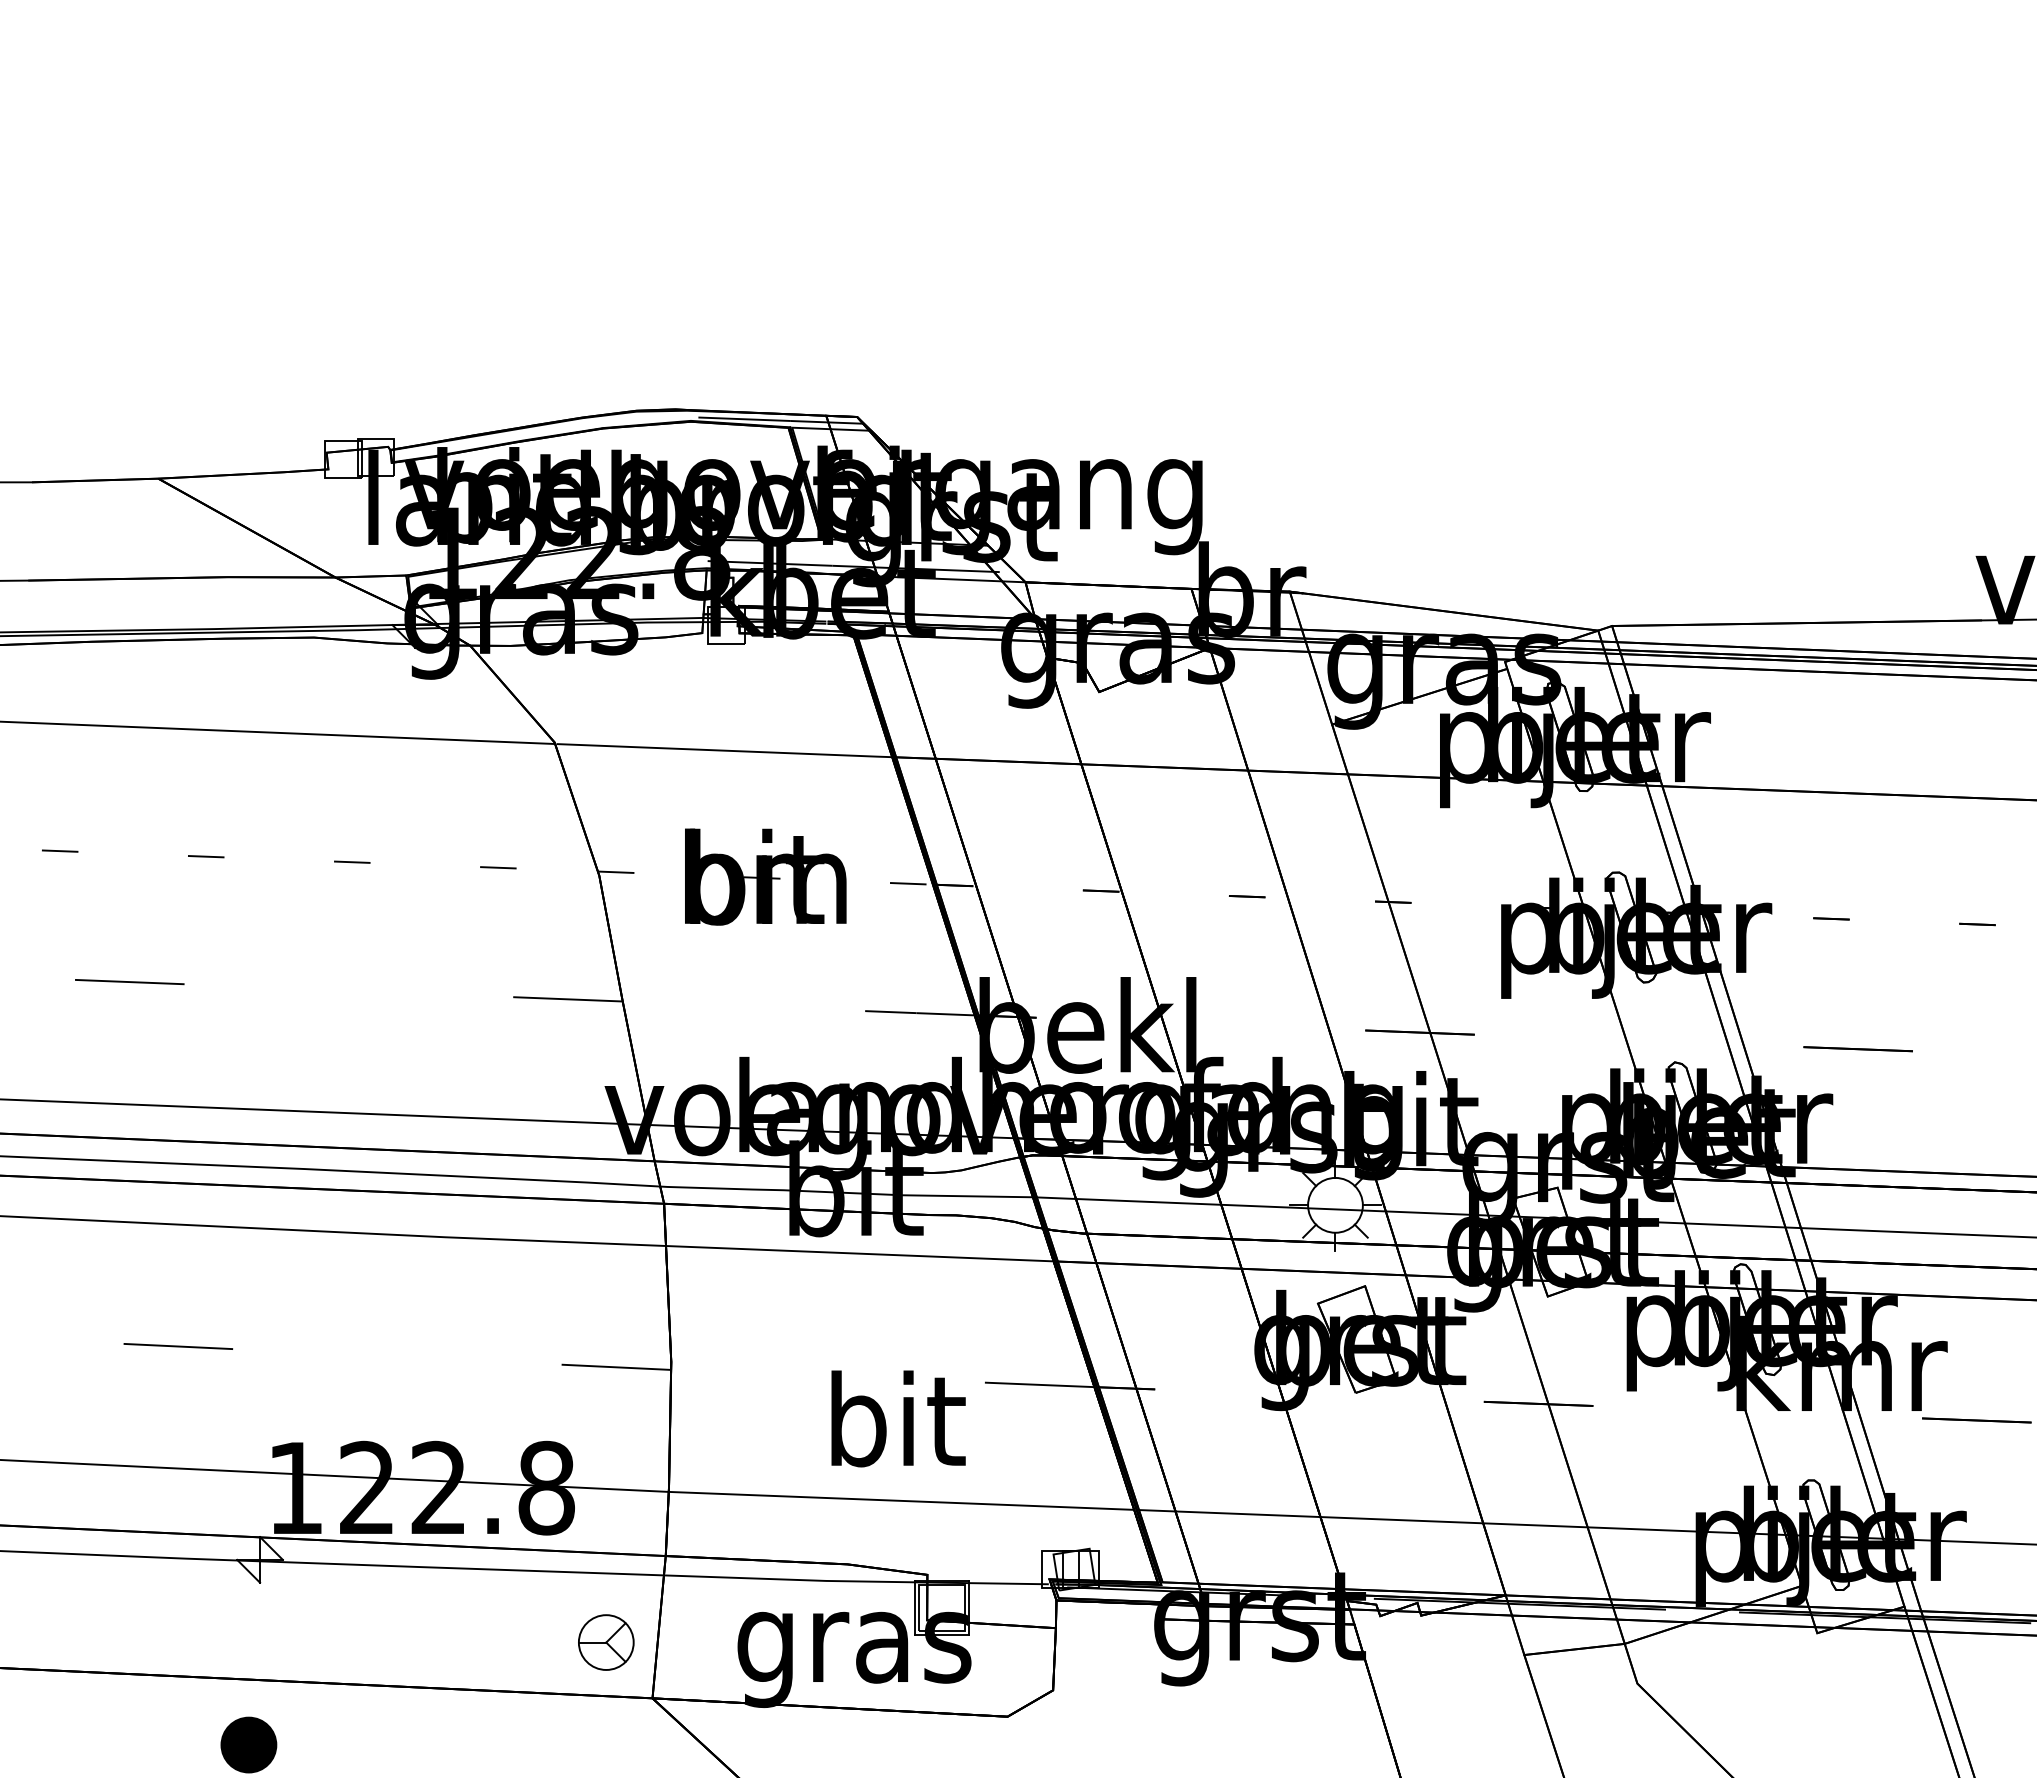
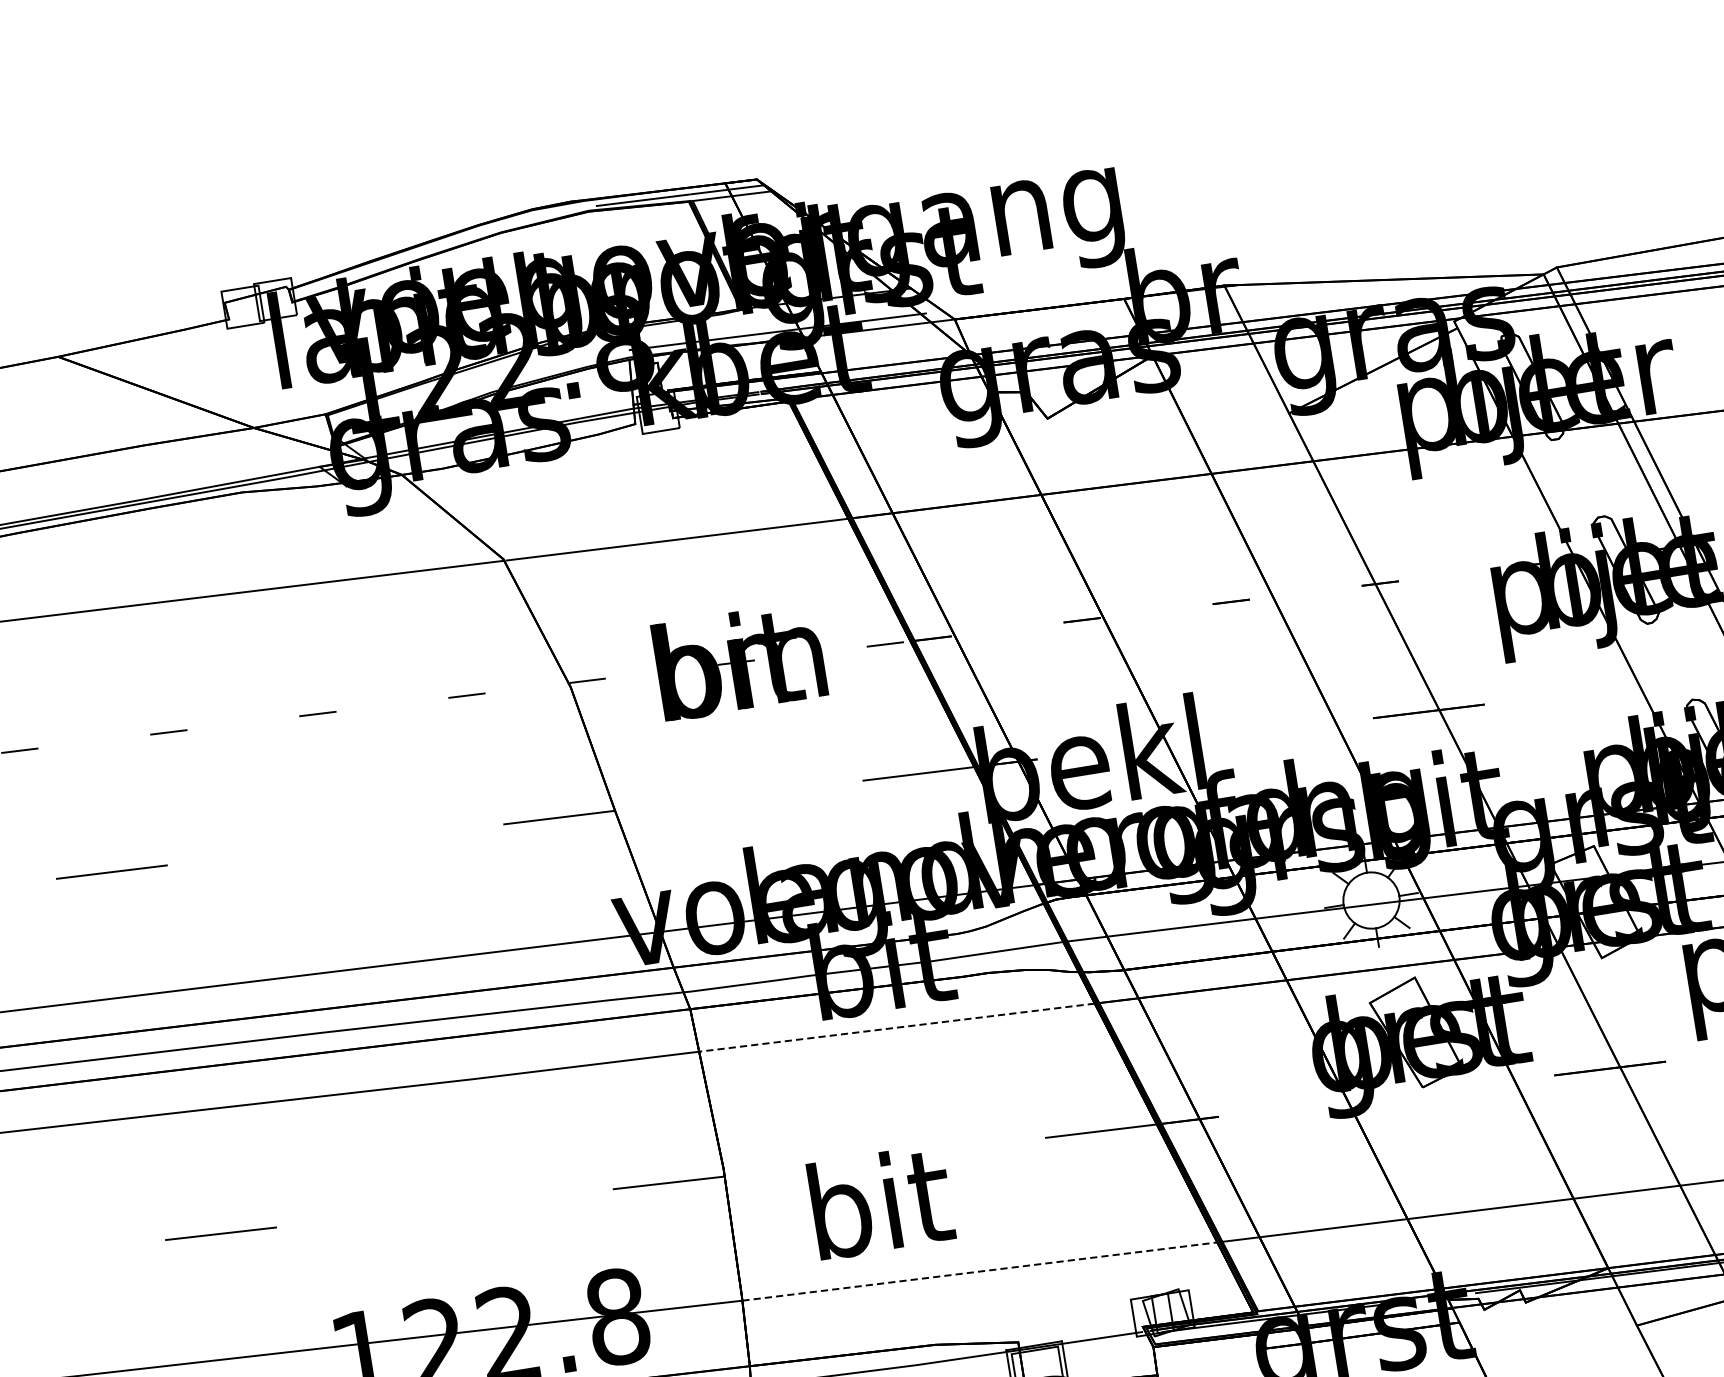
line: (859, 1253) -> (896, 1027), solid -> dashed
text: (898, 1418) -> (881, 1201), moved
line: (901, 1500) -> (979, 1271), solid -> dashed

